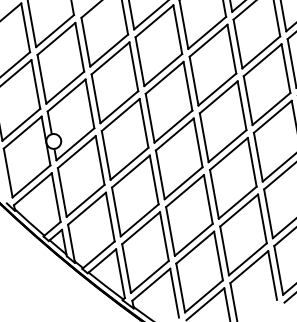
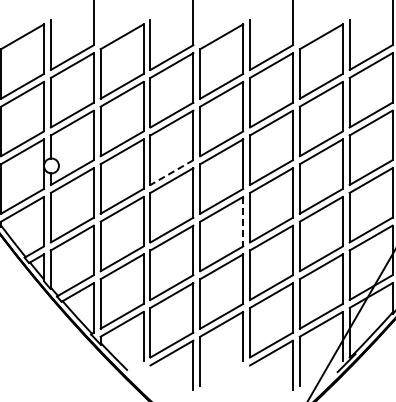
line: (173, 126) -> (171, 172), solid -> dashed
line: (252, 162) -> (243, 221), solid -> dashed

